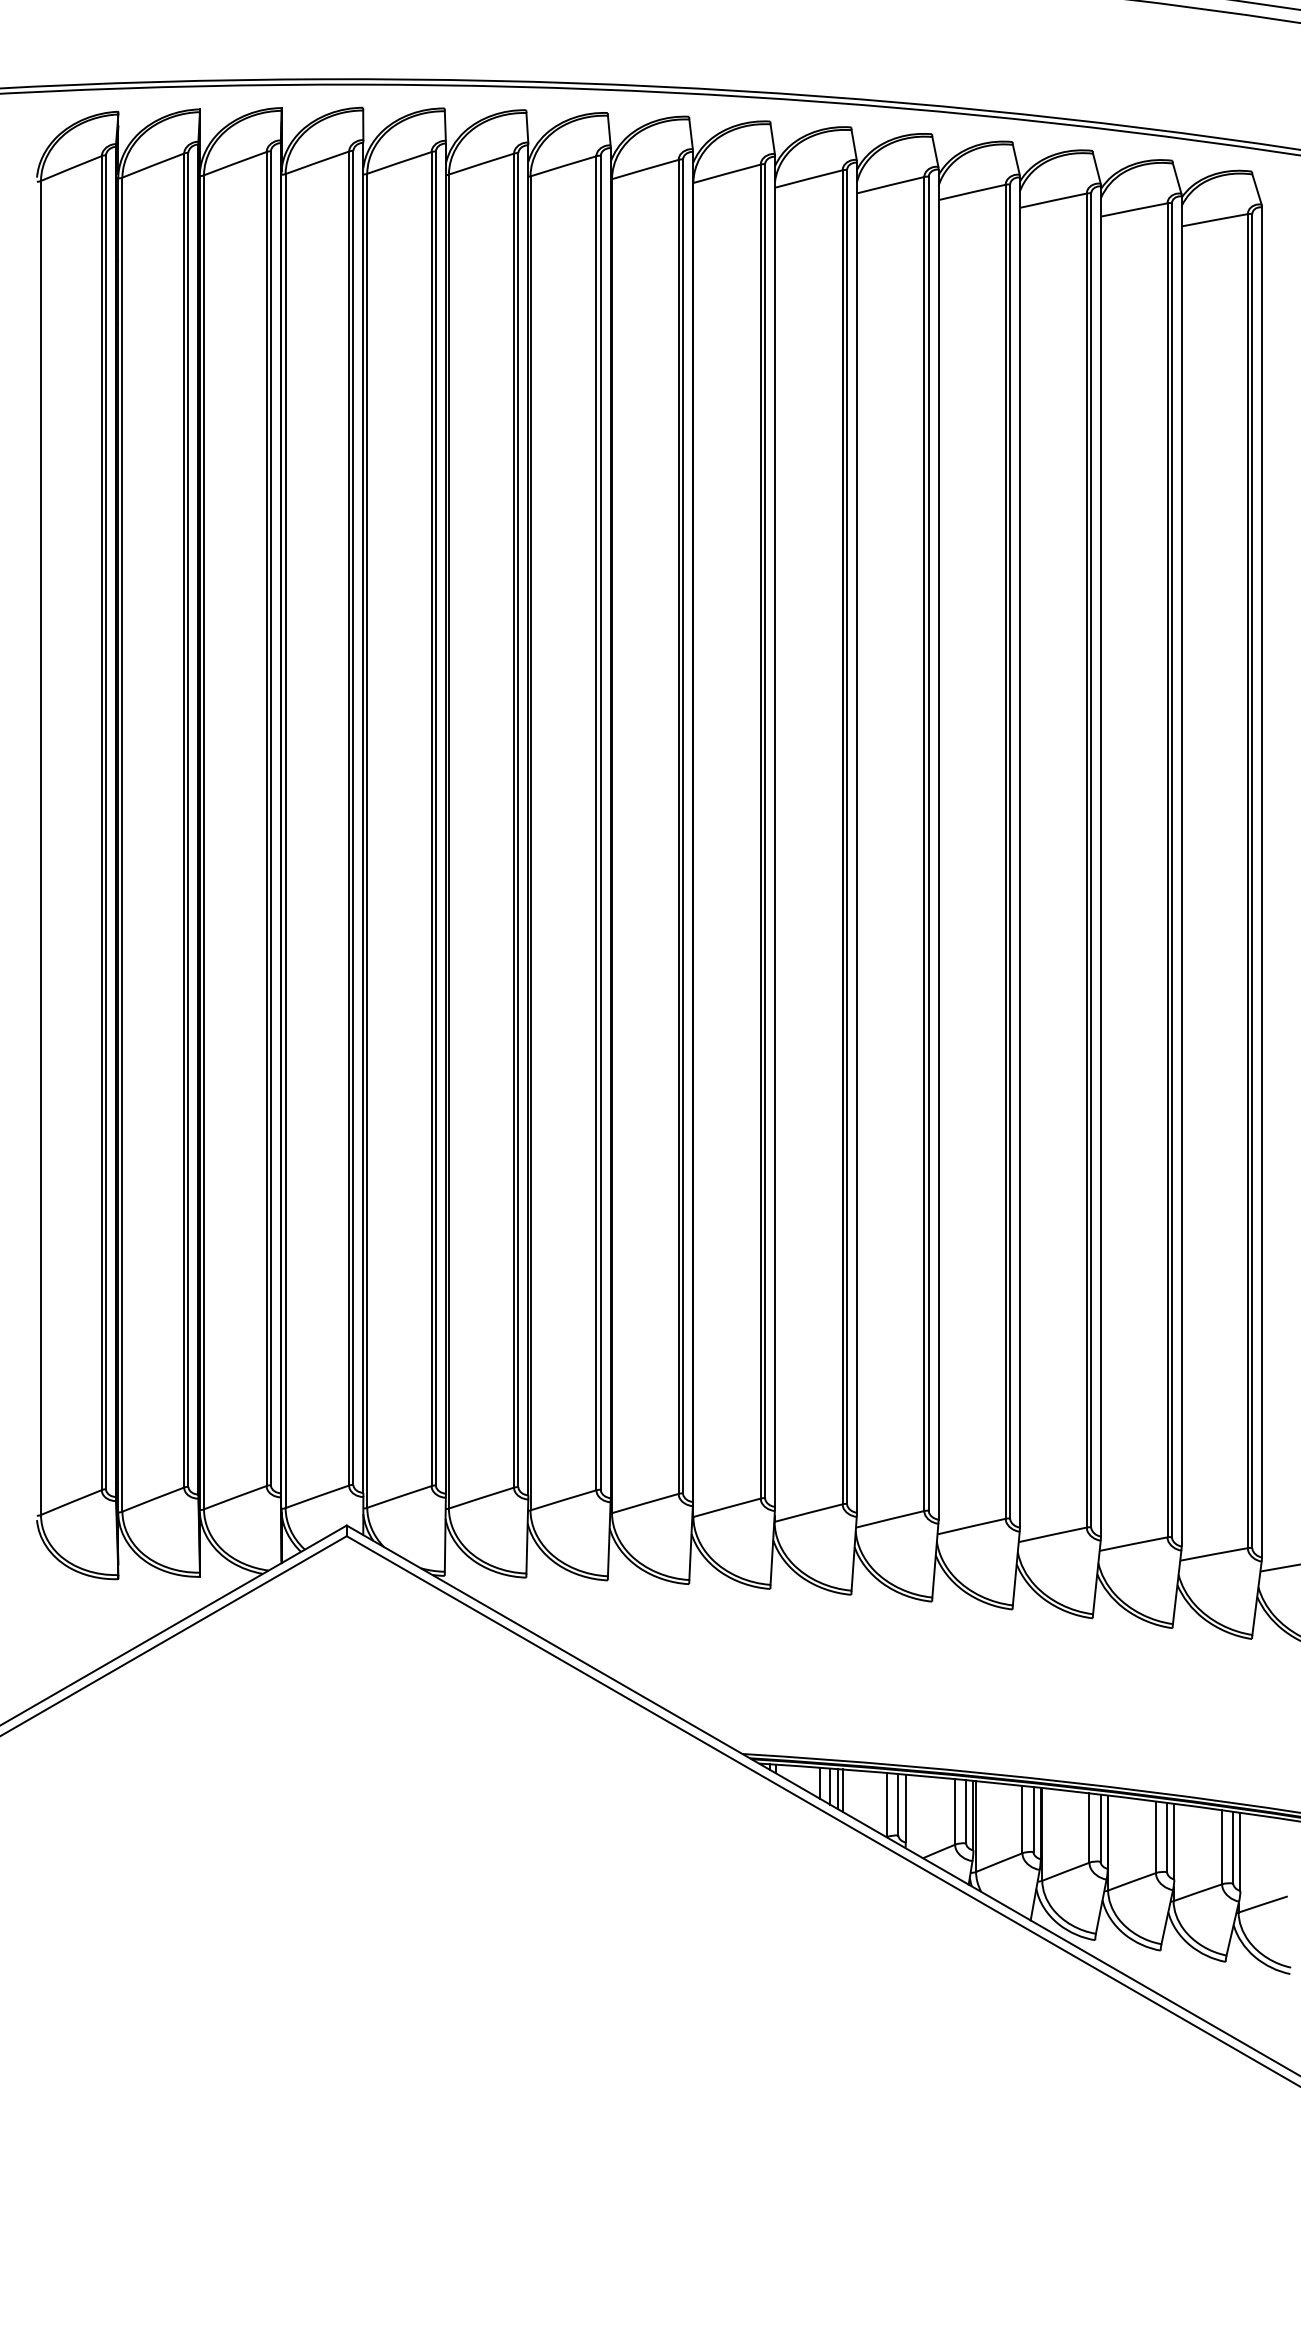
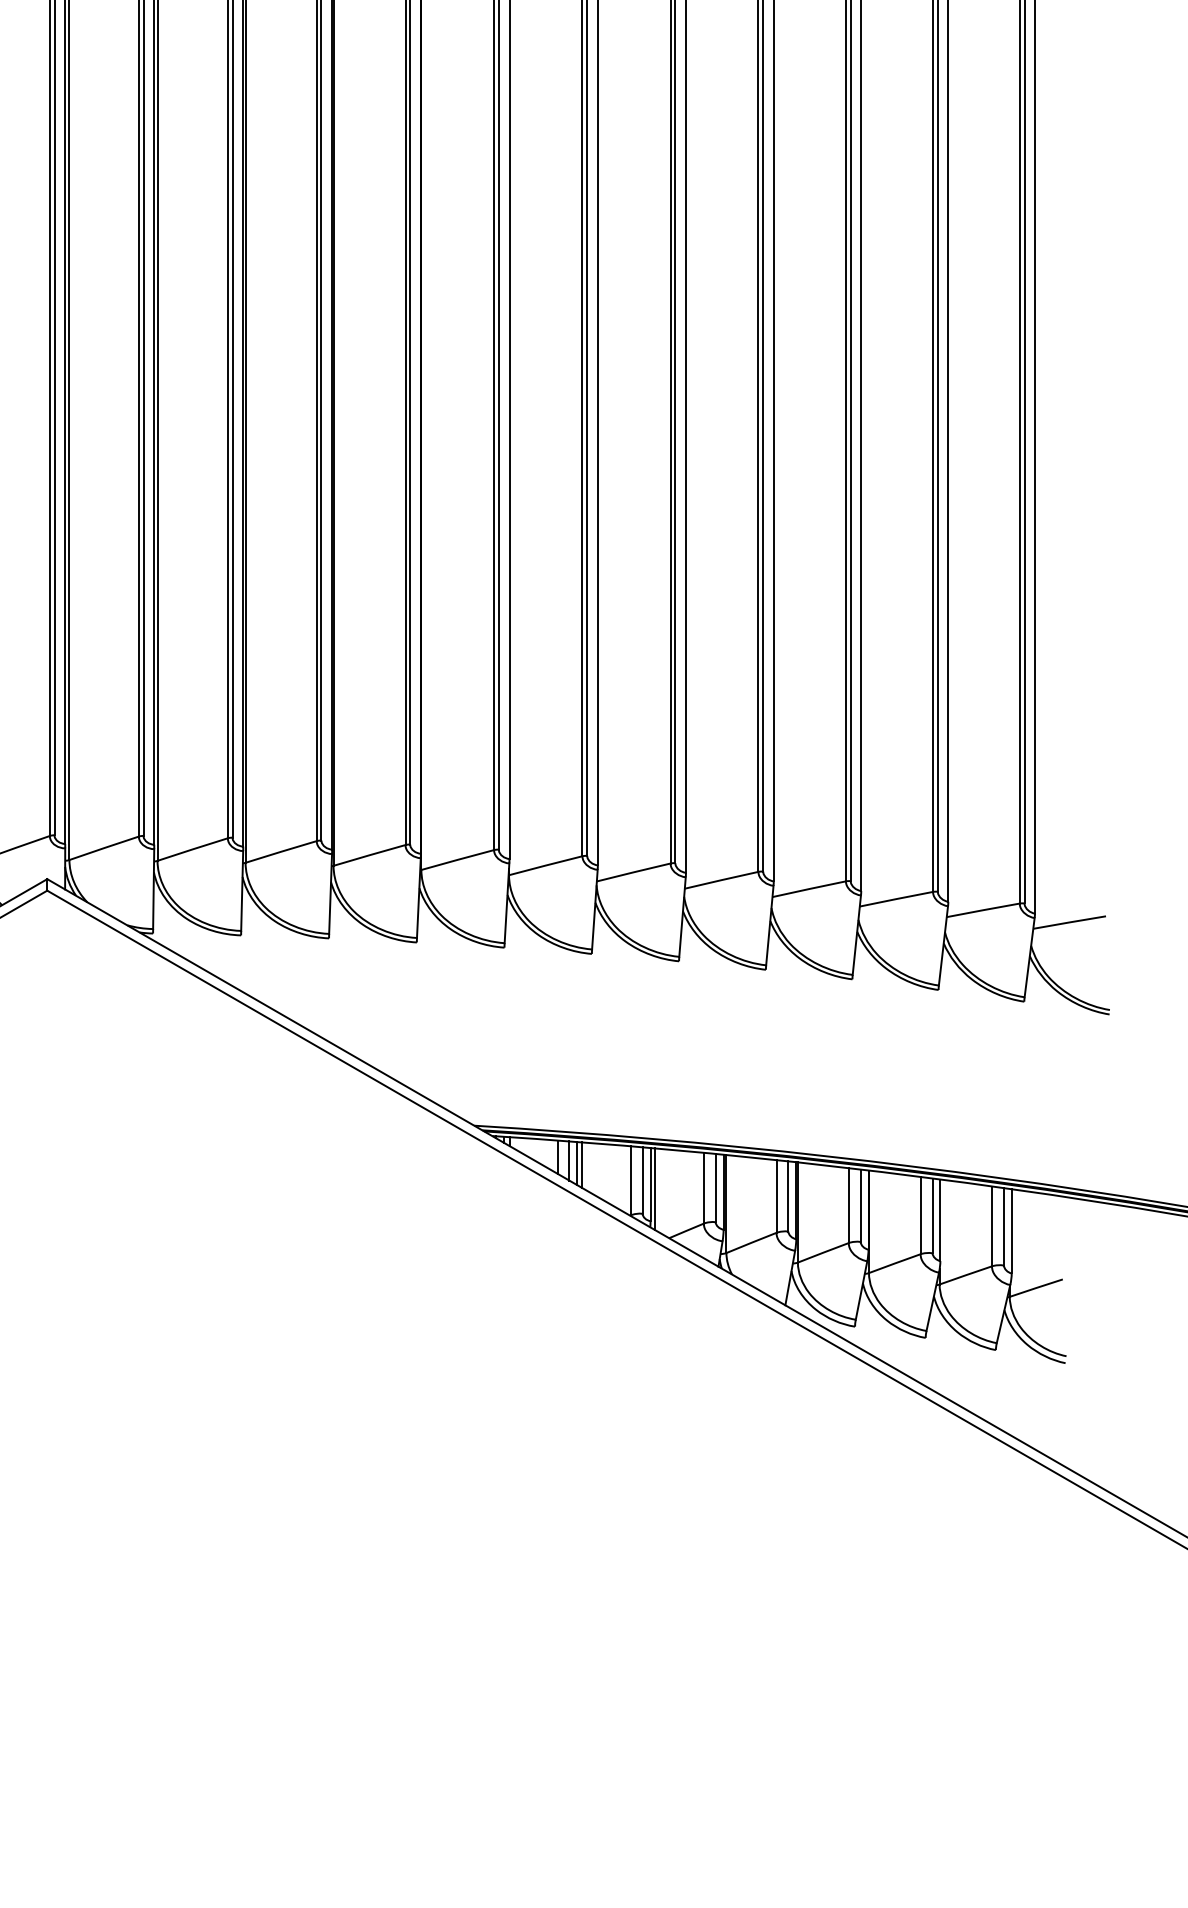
line: (909, 1812) -> (654, 1188), added

